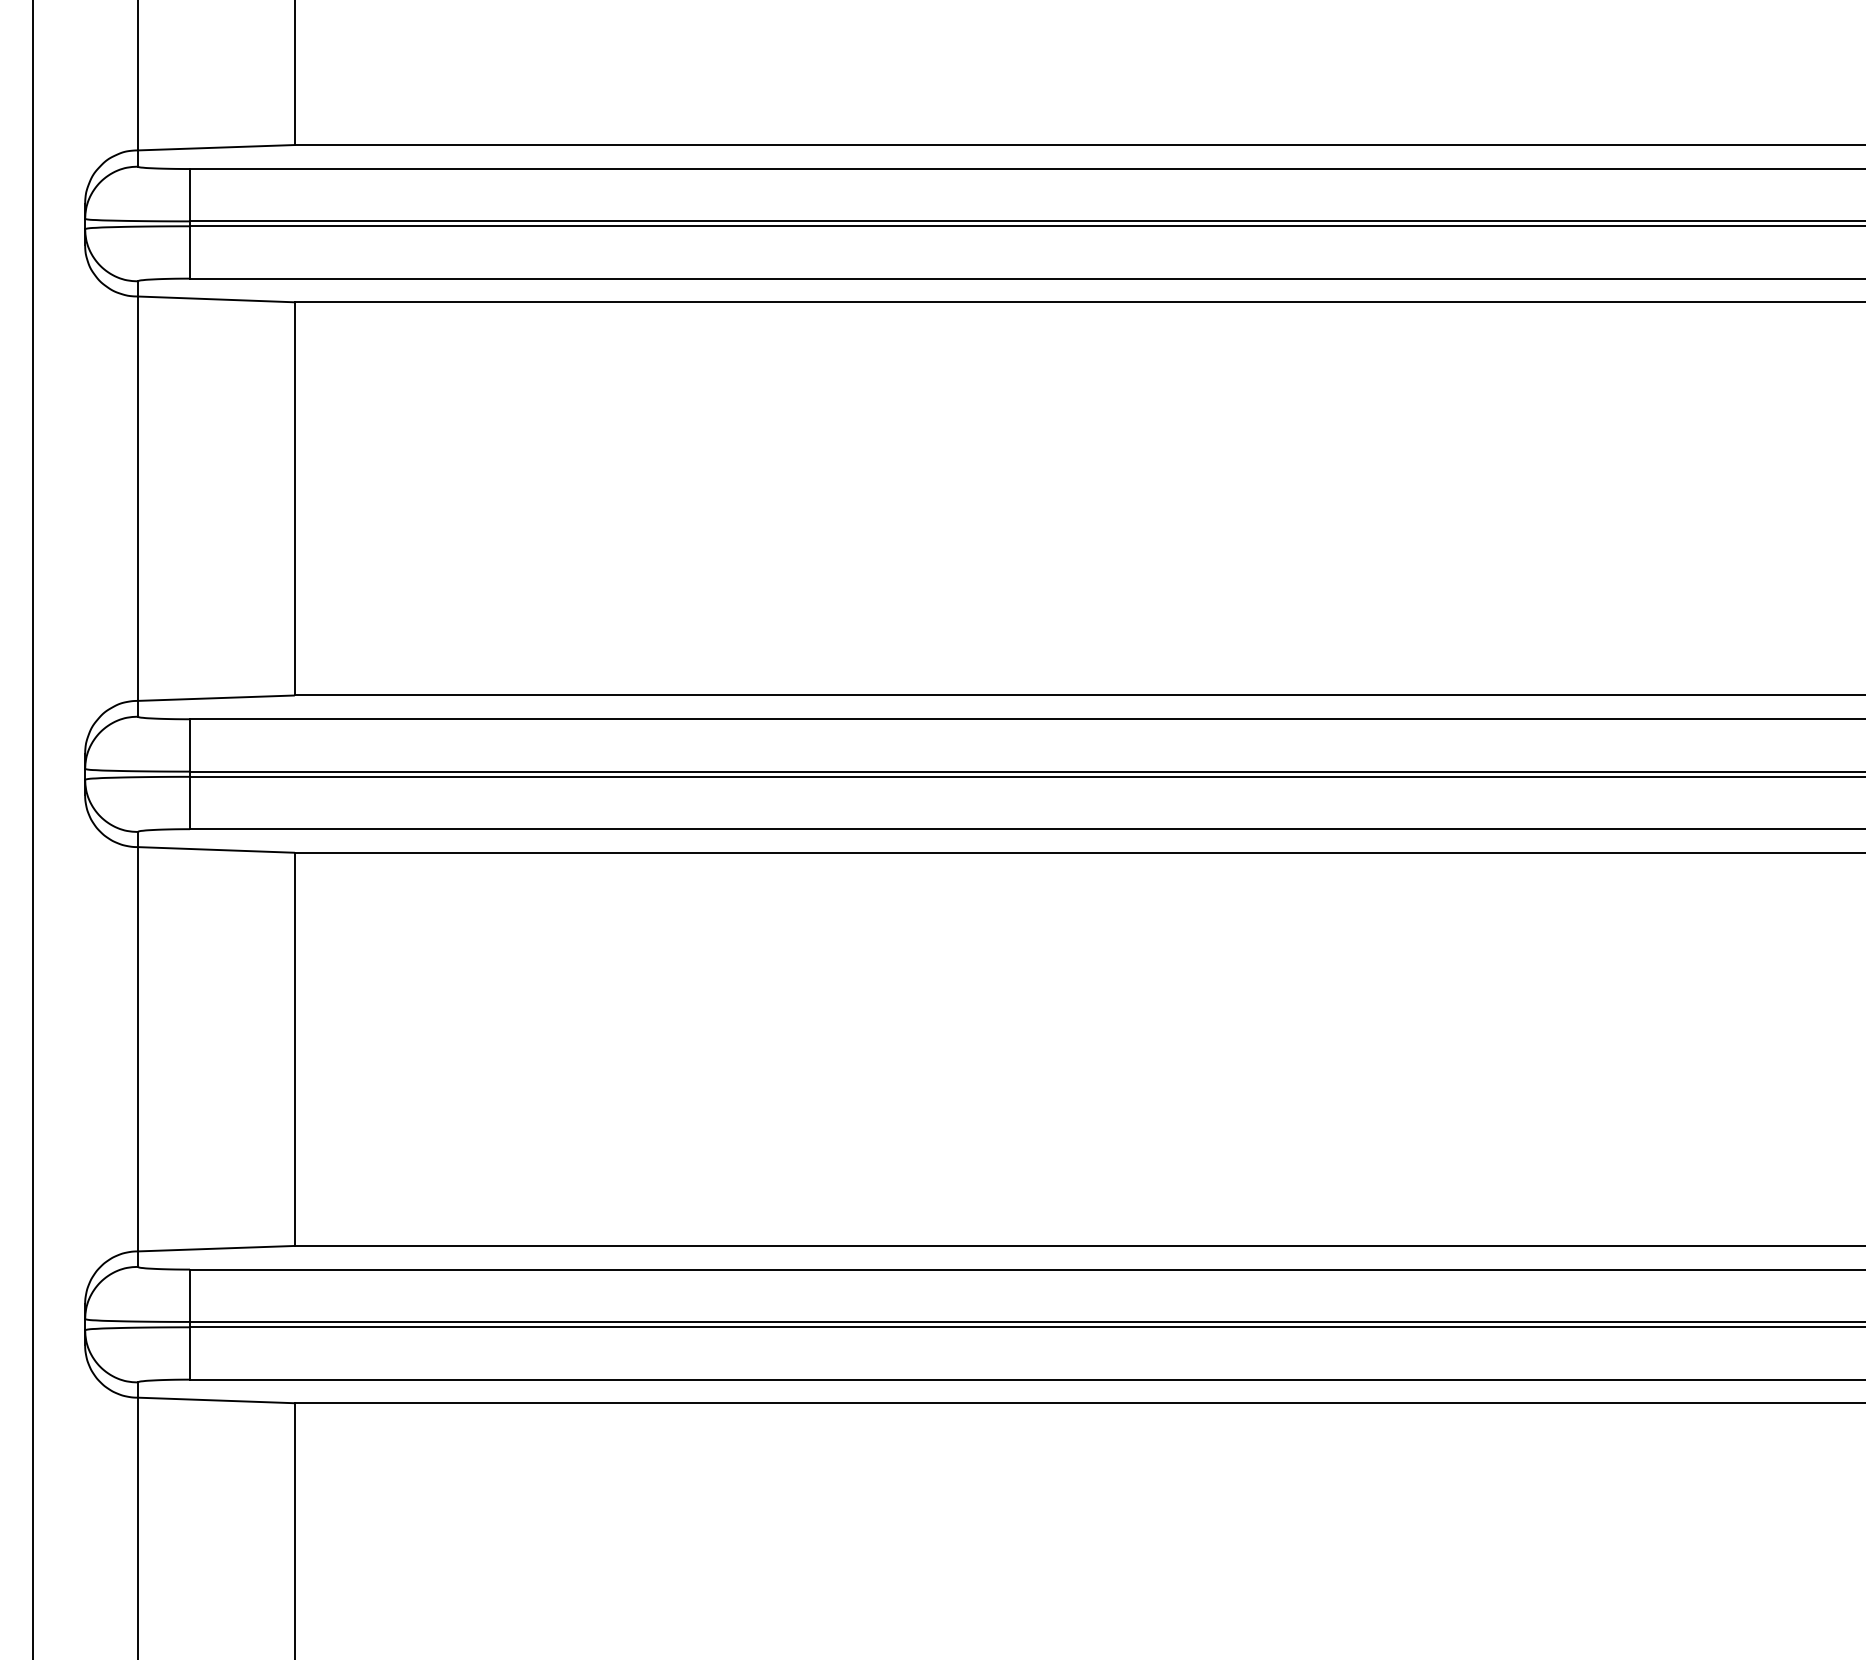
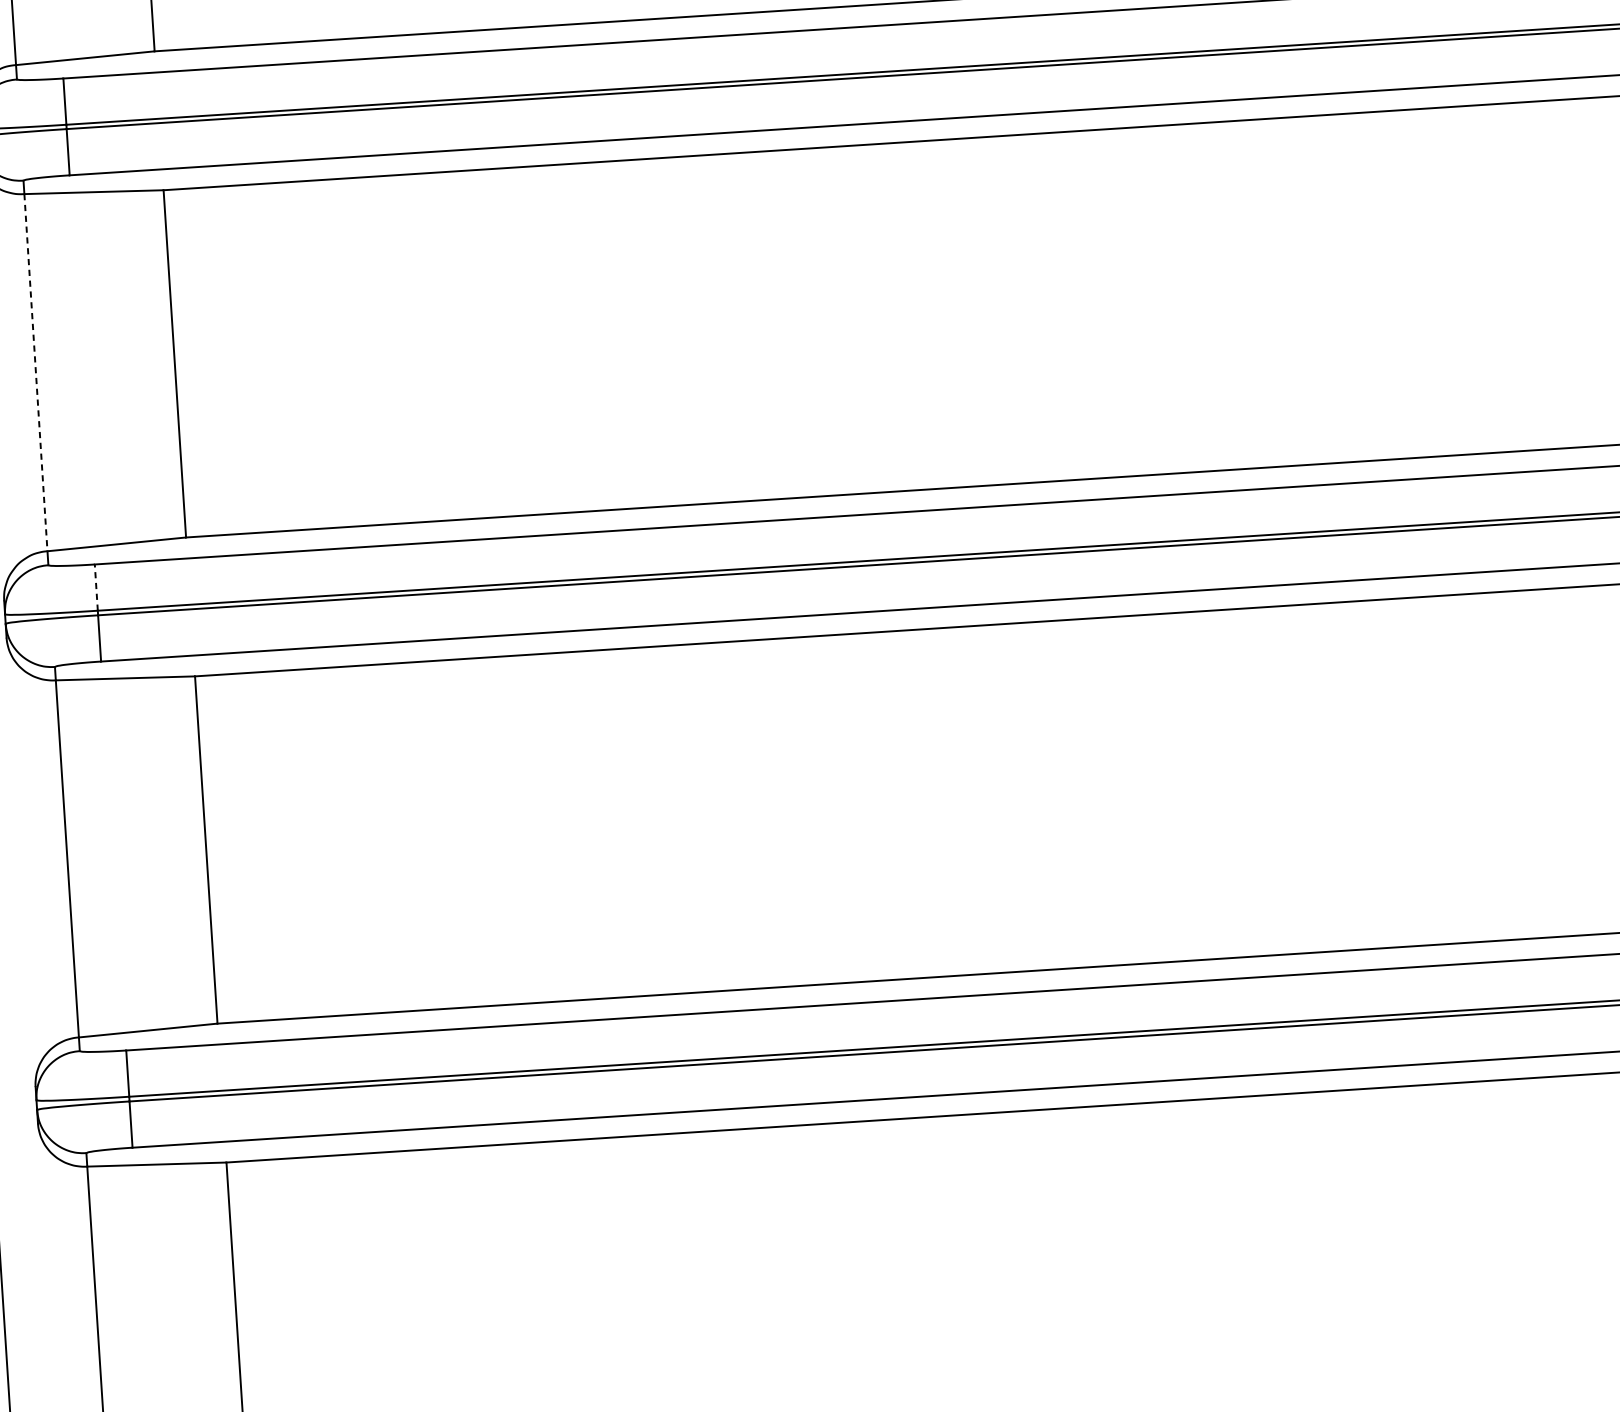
line: (137, 499) -> (35, 373), solid -> dashed
line: (190, 744) -> (96, 586), solid -> dashed

